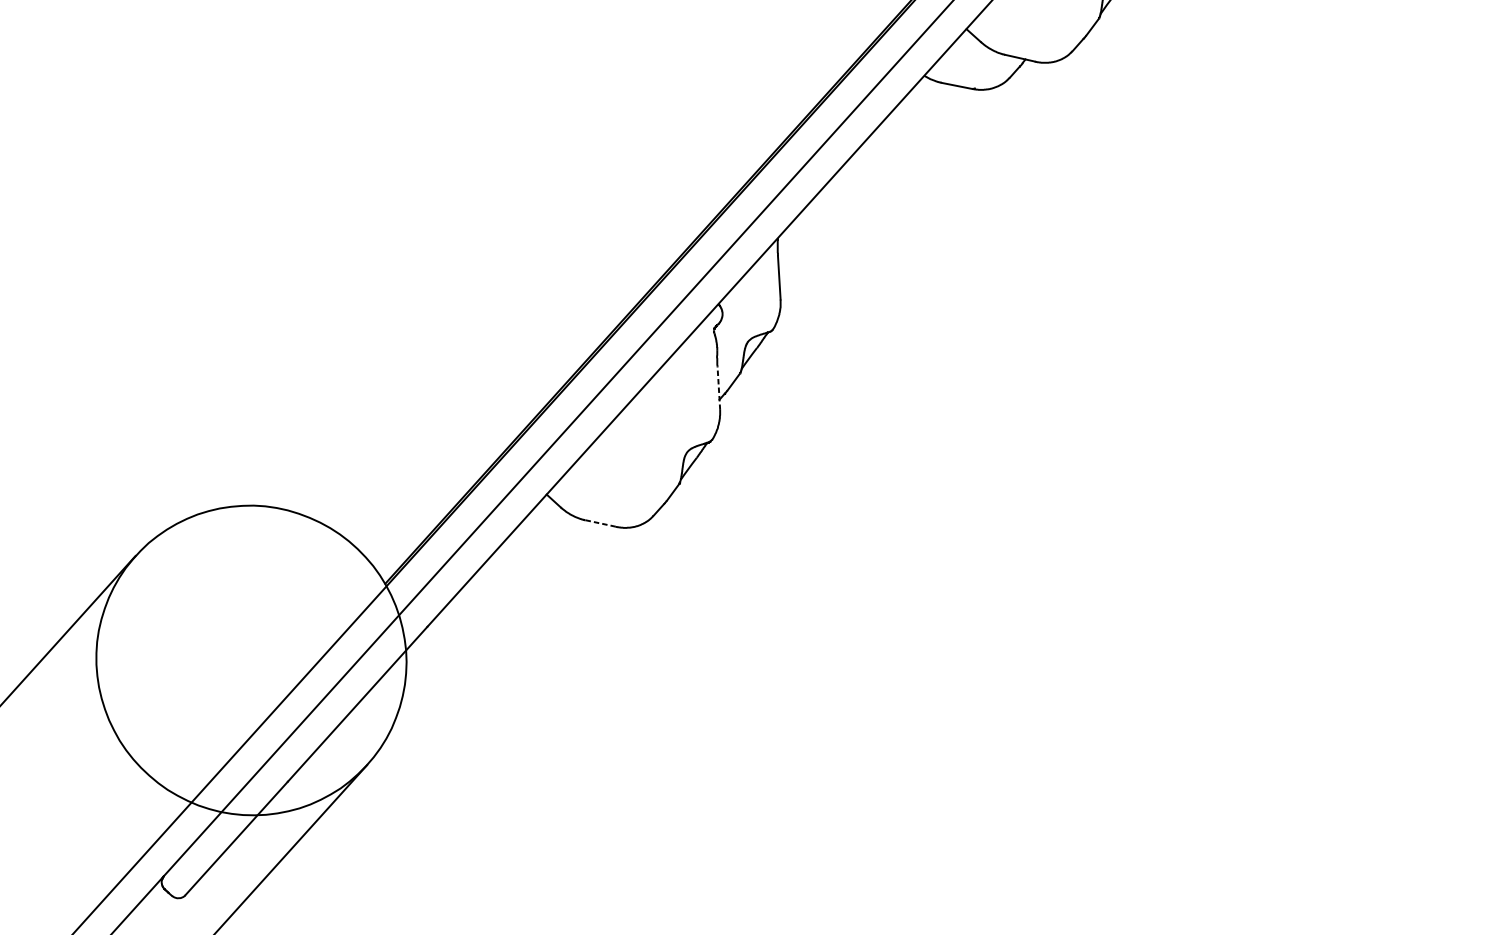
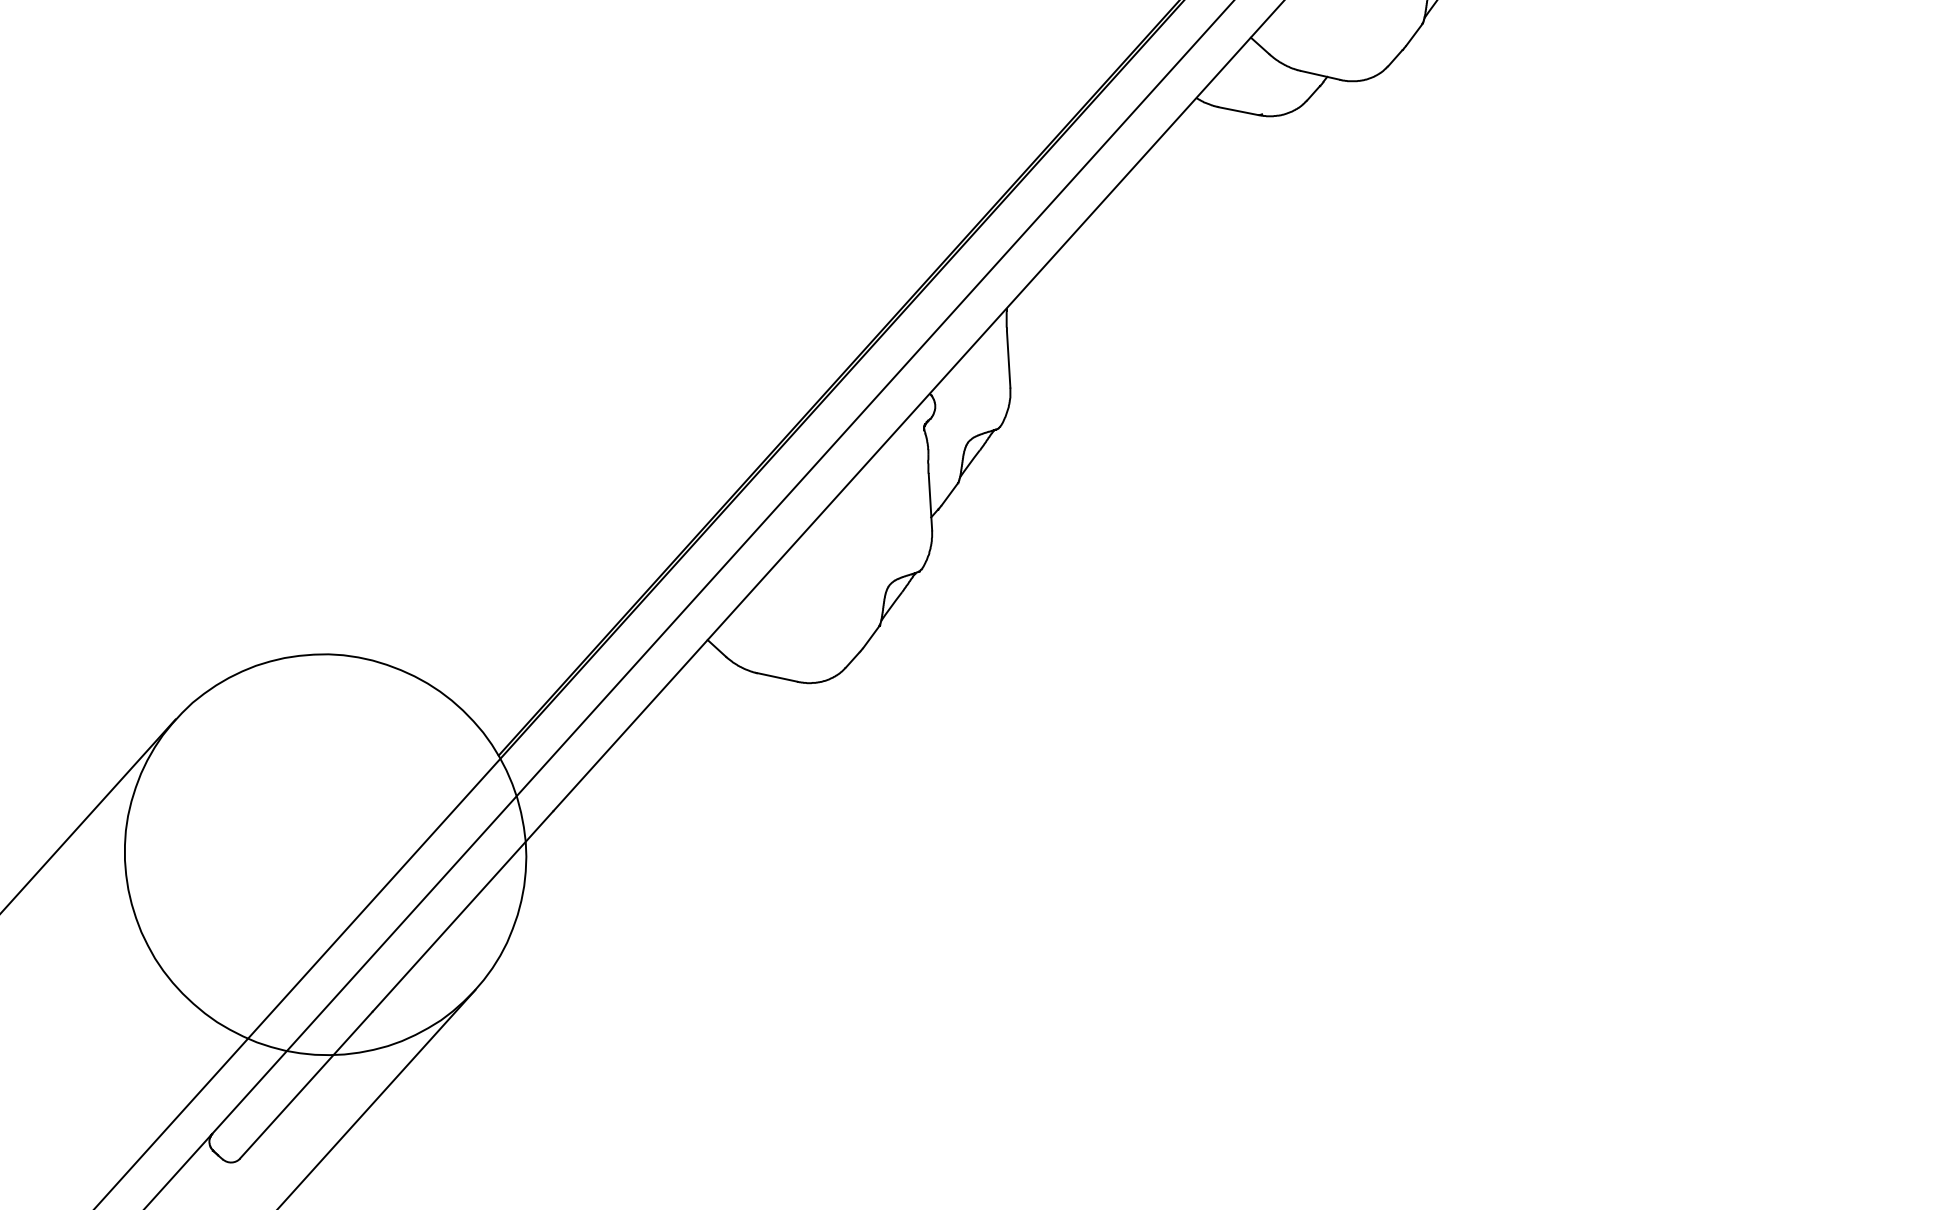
line: (718, 387) -> (930, 501), dashed -> solid
line: (601, 523) -> (778, 677), dashed -> solid

